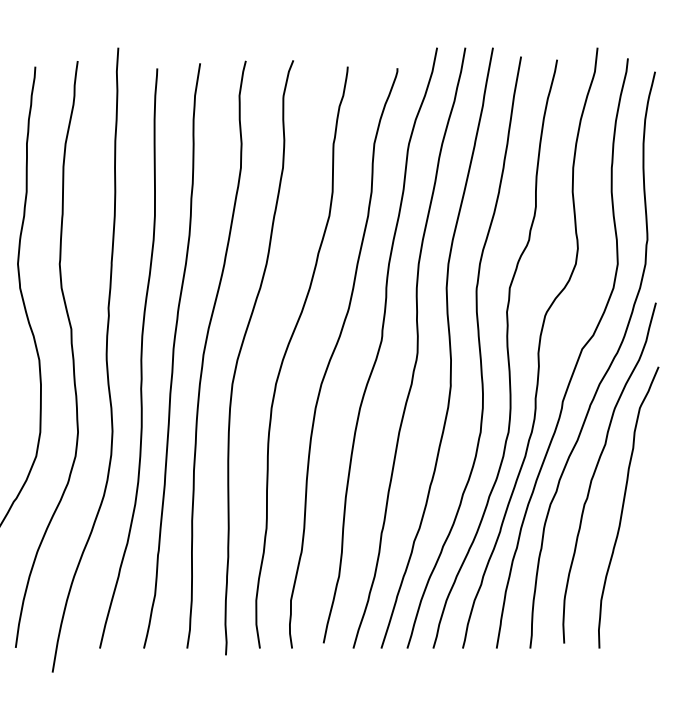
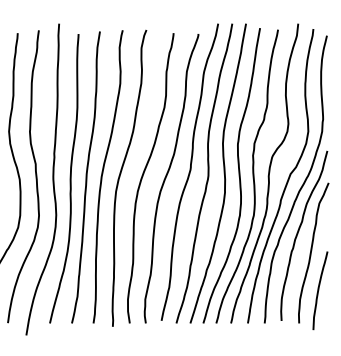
curve: (640, 582) -> (319, 290), added

